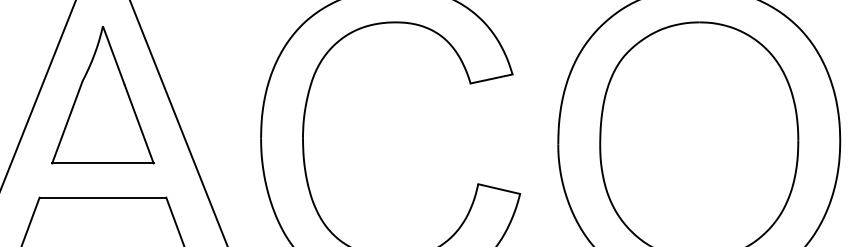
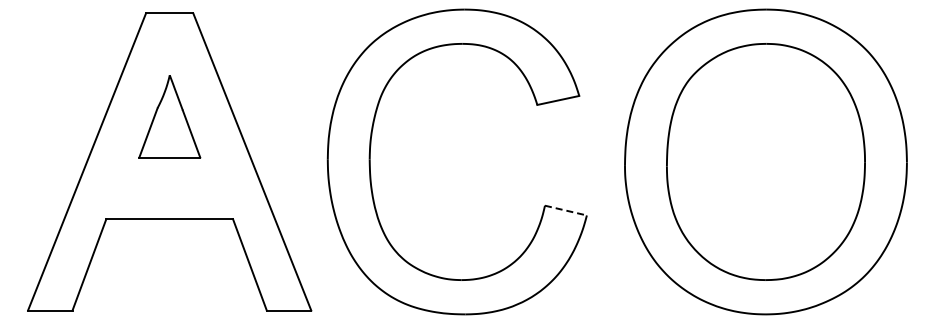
part: (102, 95) -> (169, 116), size x0.6
line: (498, 189) -> (565, 210), solid -> dashed

